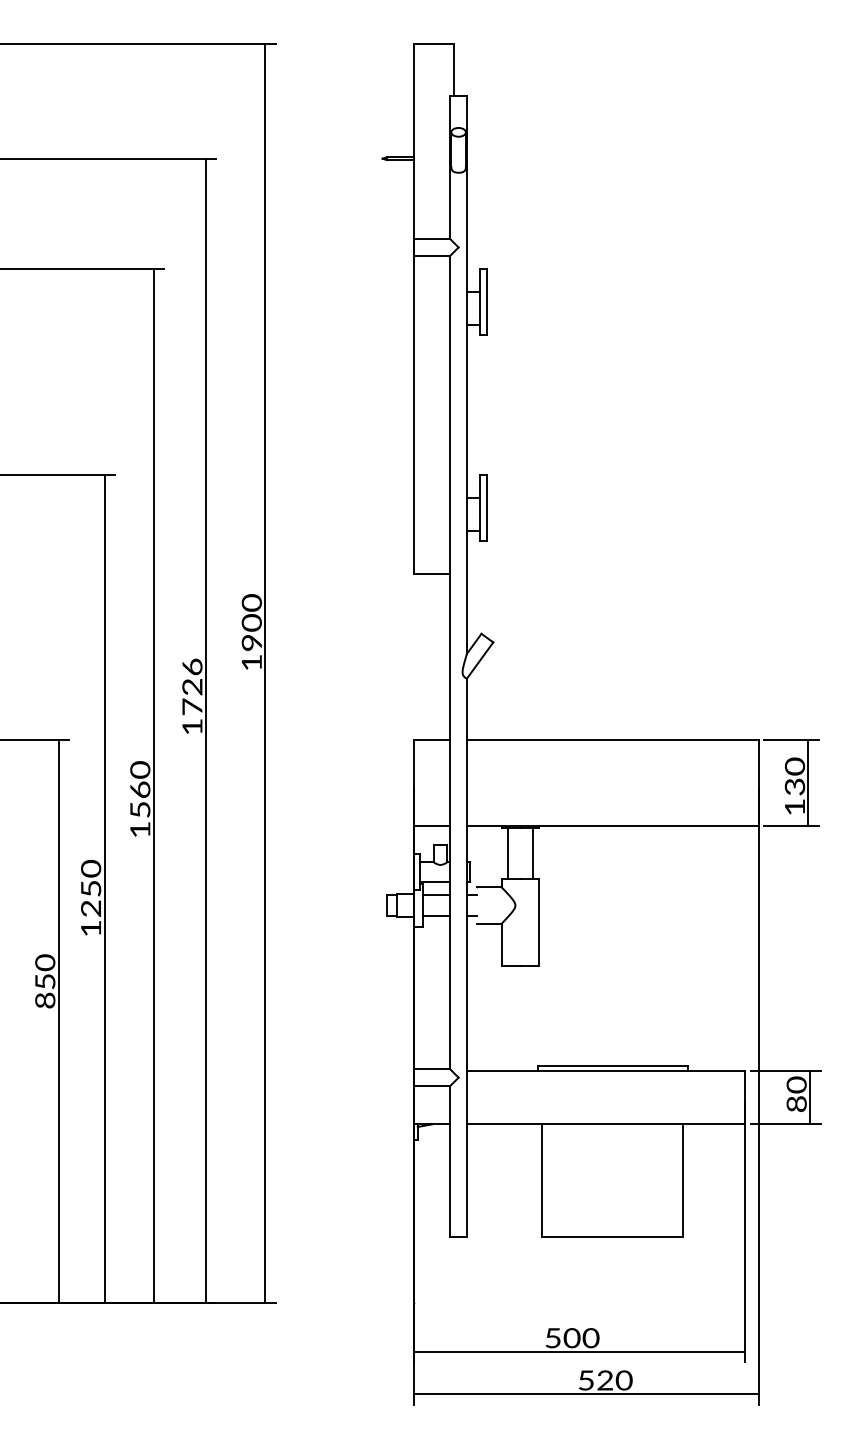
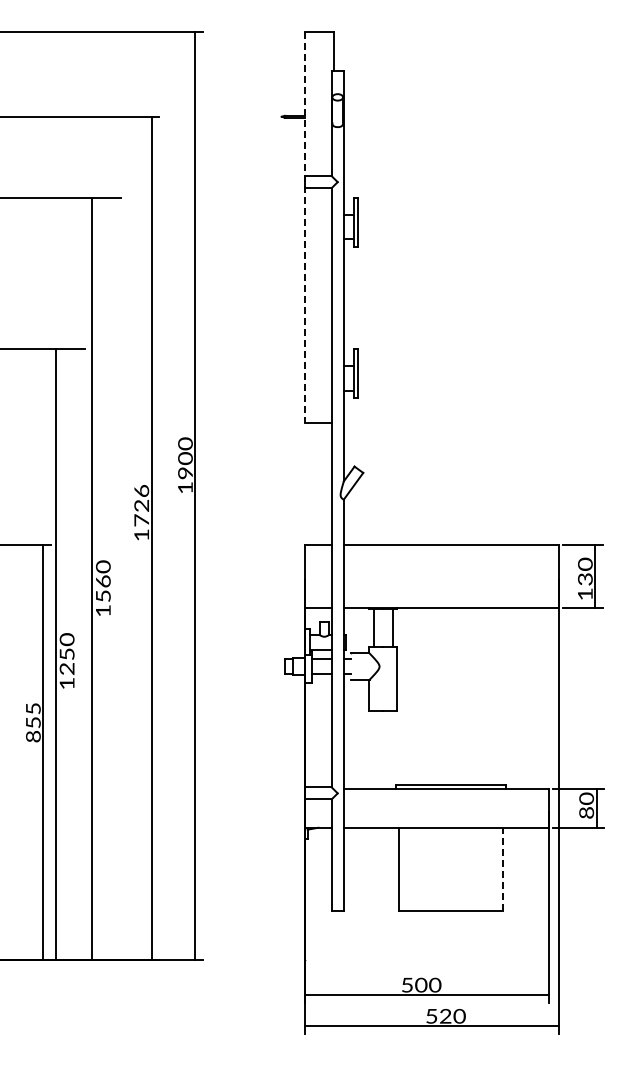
line: (413, 309) -> (304, 227), solid -> dashed
line: (154, 785) -> (92, 578), moved
line: (105, 889) -> (56, 654), moved
text: (45, 962) -> (33, 708), 850 -> 855
line: (683, 1179) -> (503, 868), solid -> dashed

